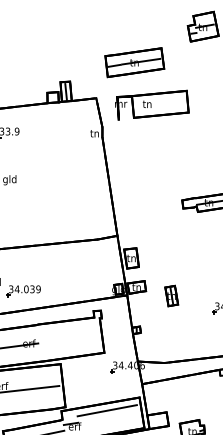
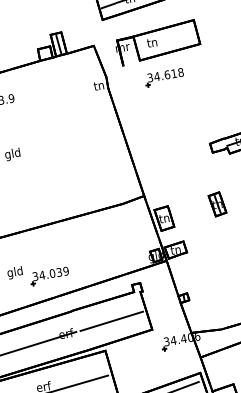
part: (152, 136) -> (164, 77), added
part: (171, 295) -> (217, 203), moved
line: (70, 339) -> (111, 321), added

